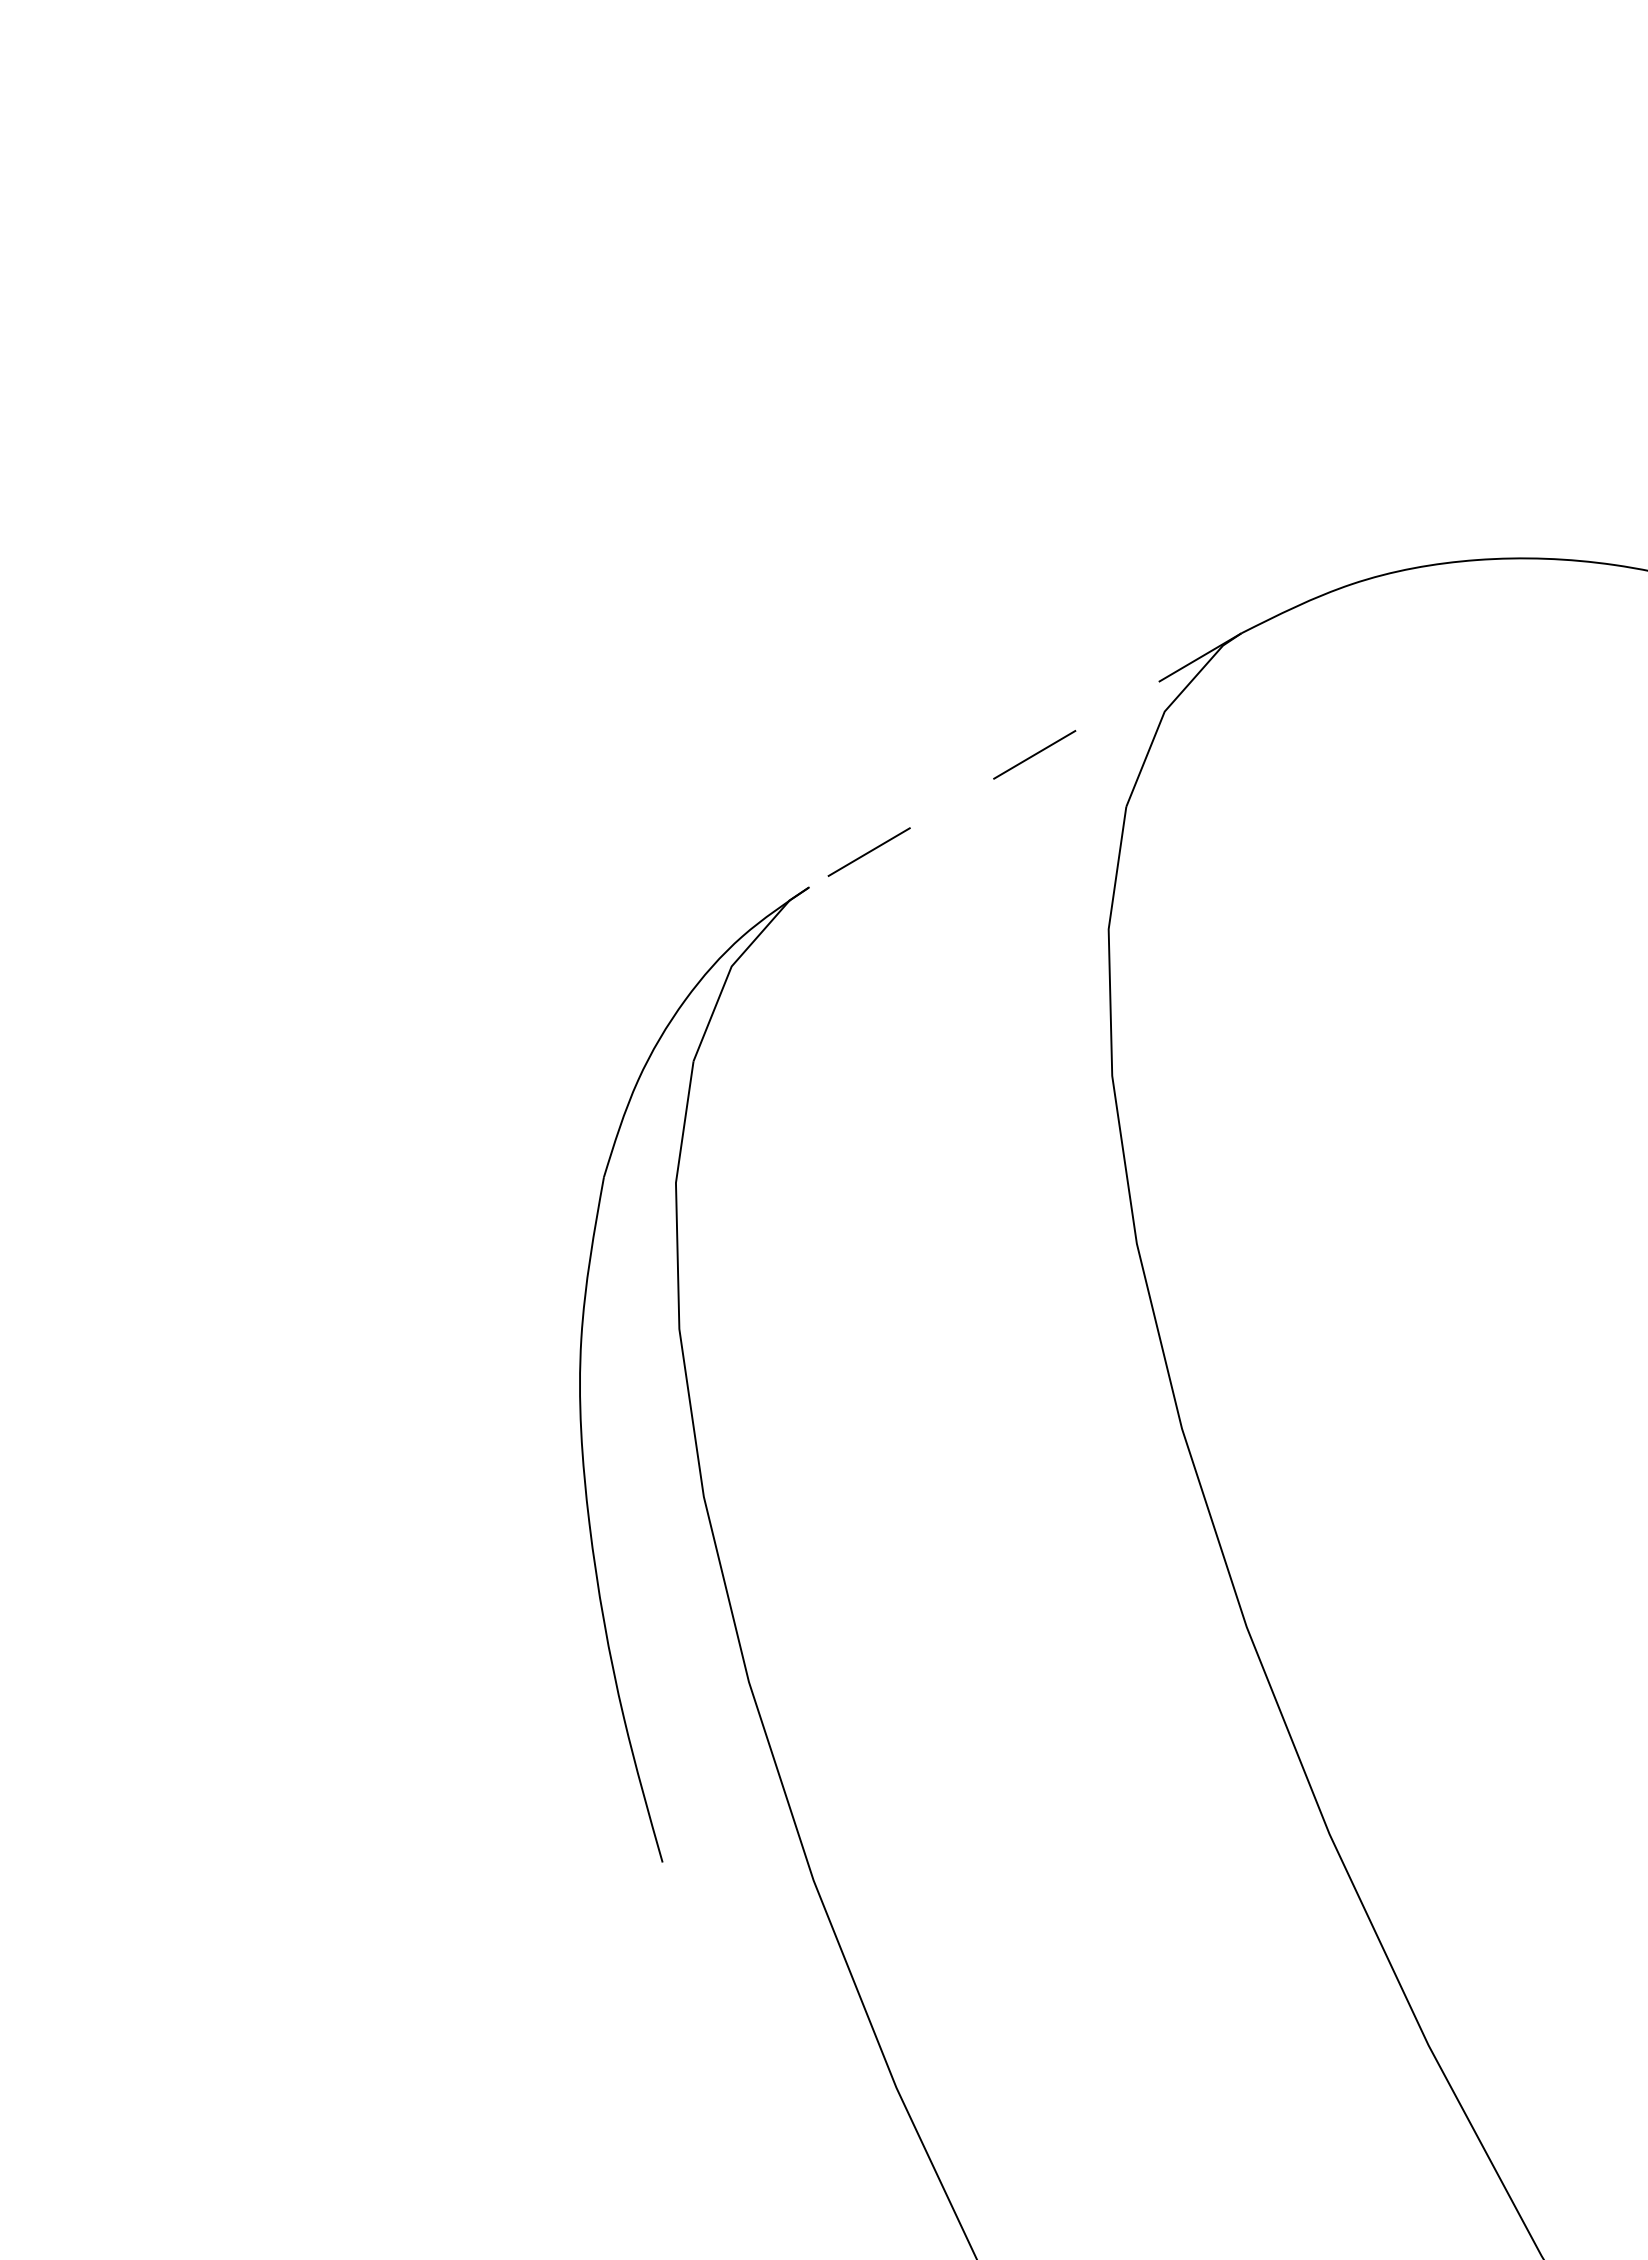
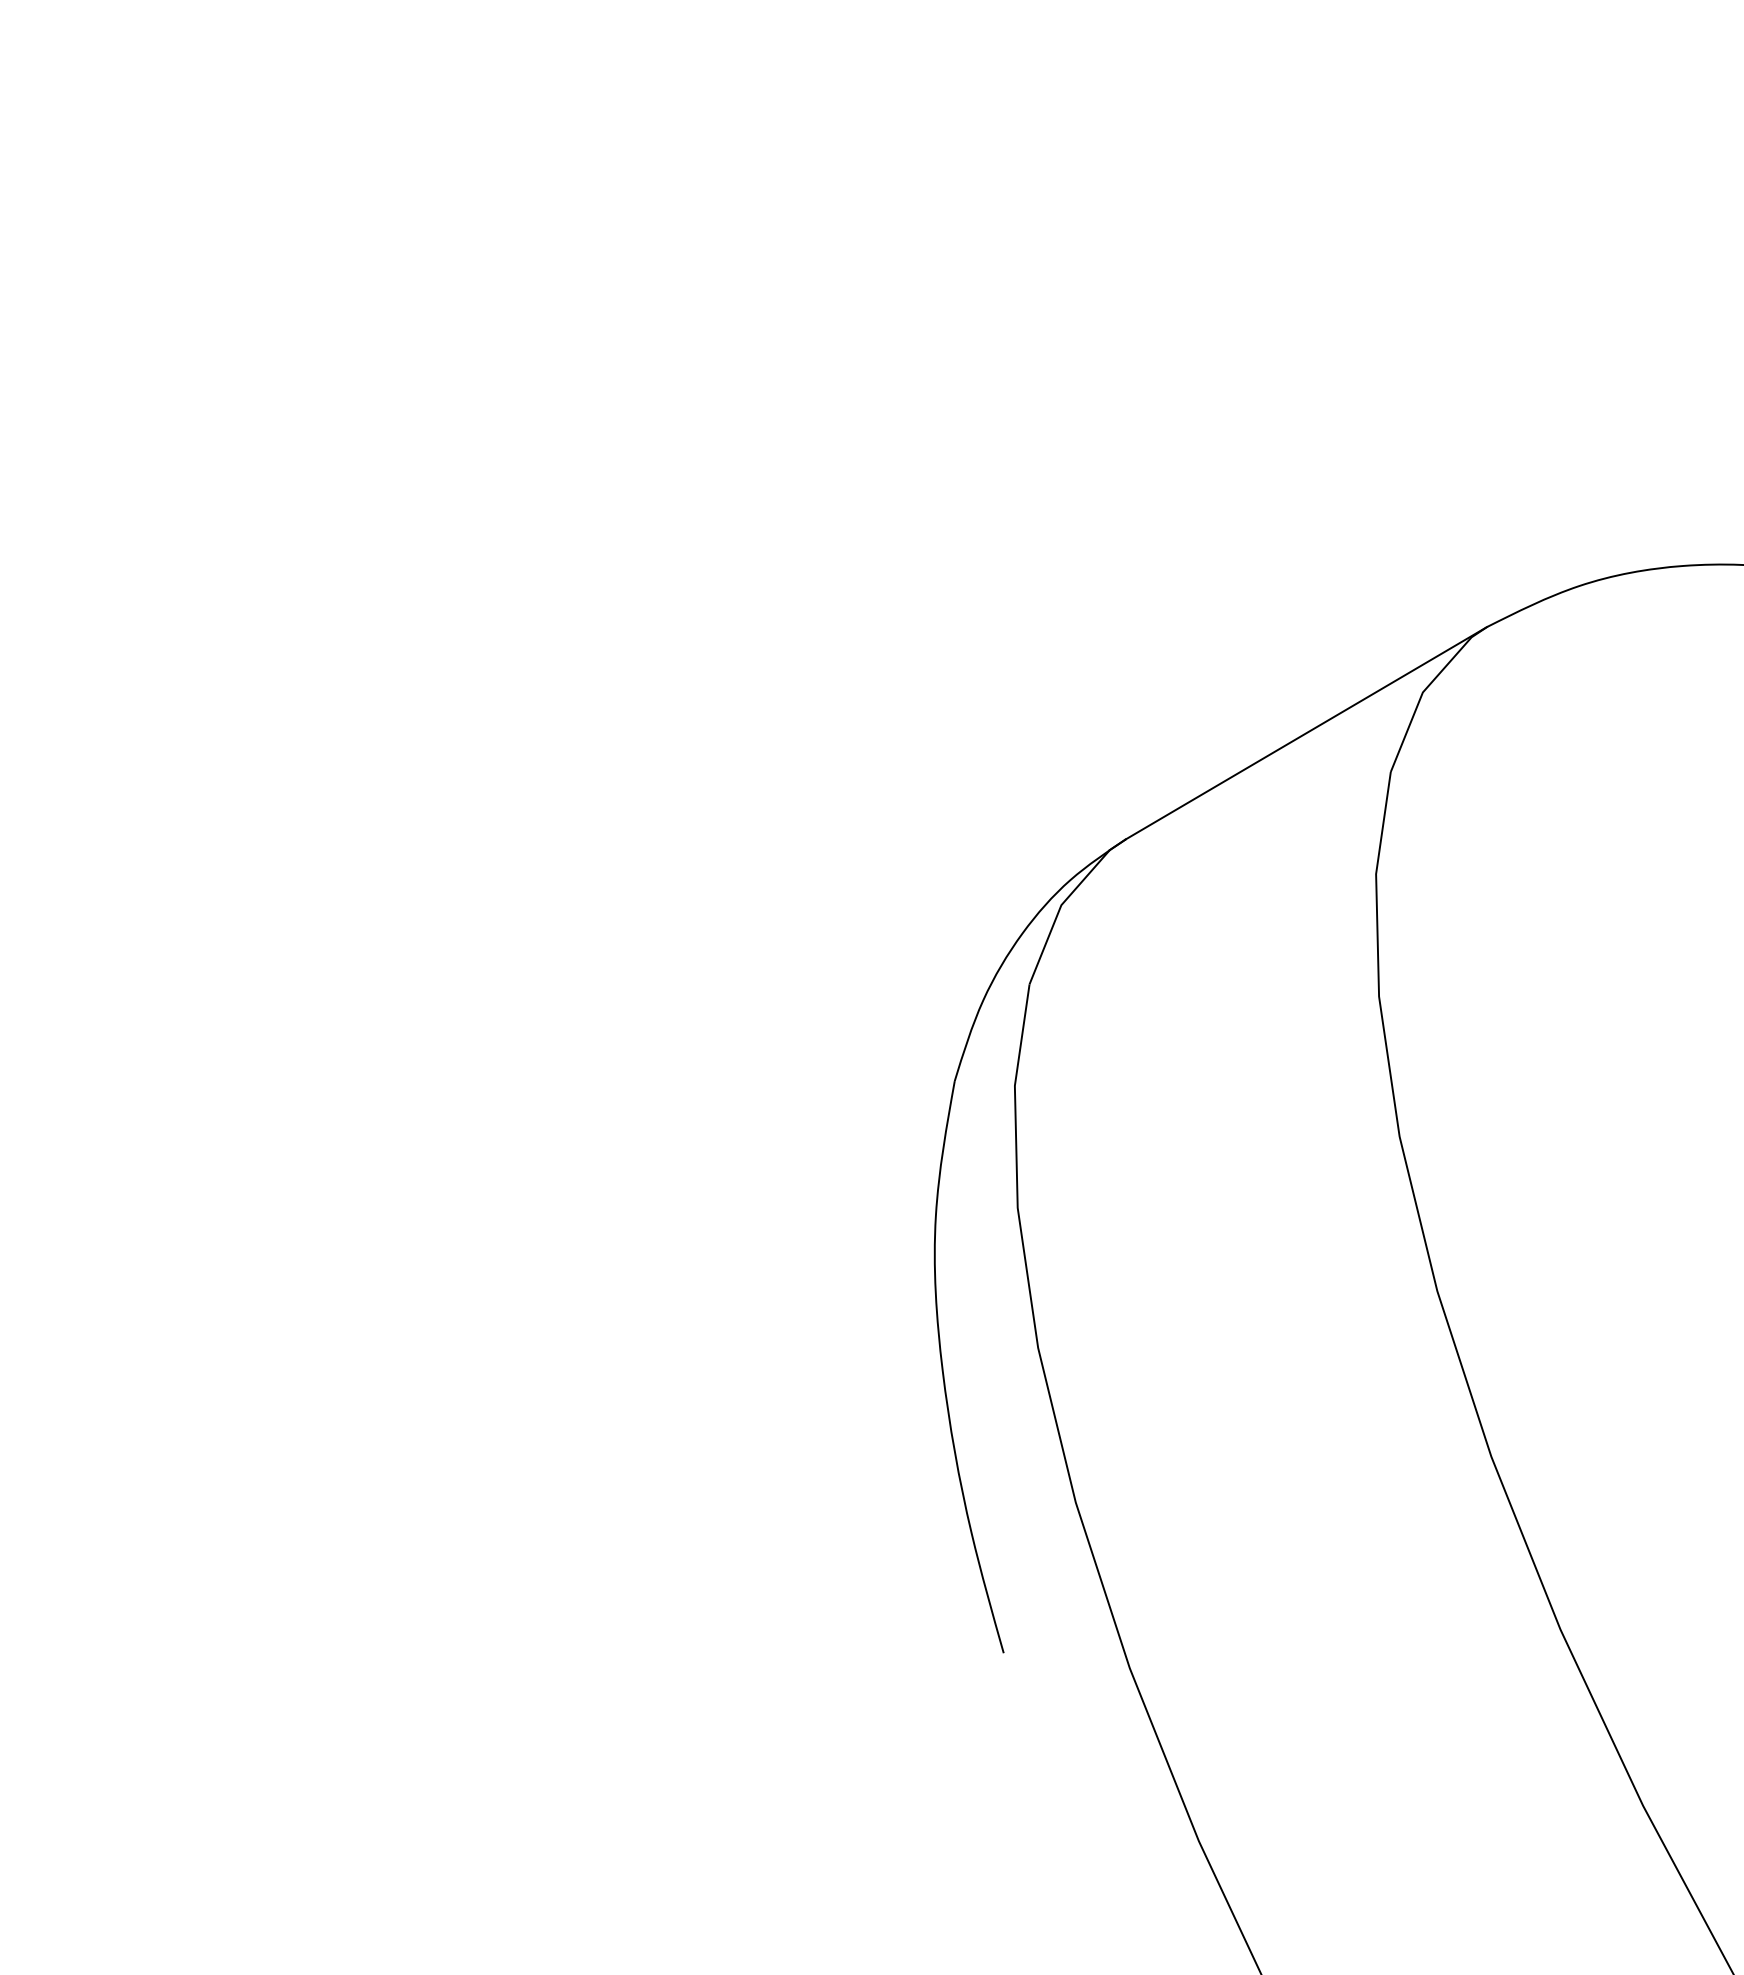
line: (1025, 760) -> (1306, 733), dashed -> solid

